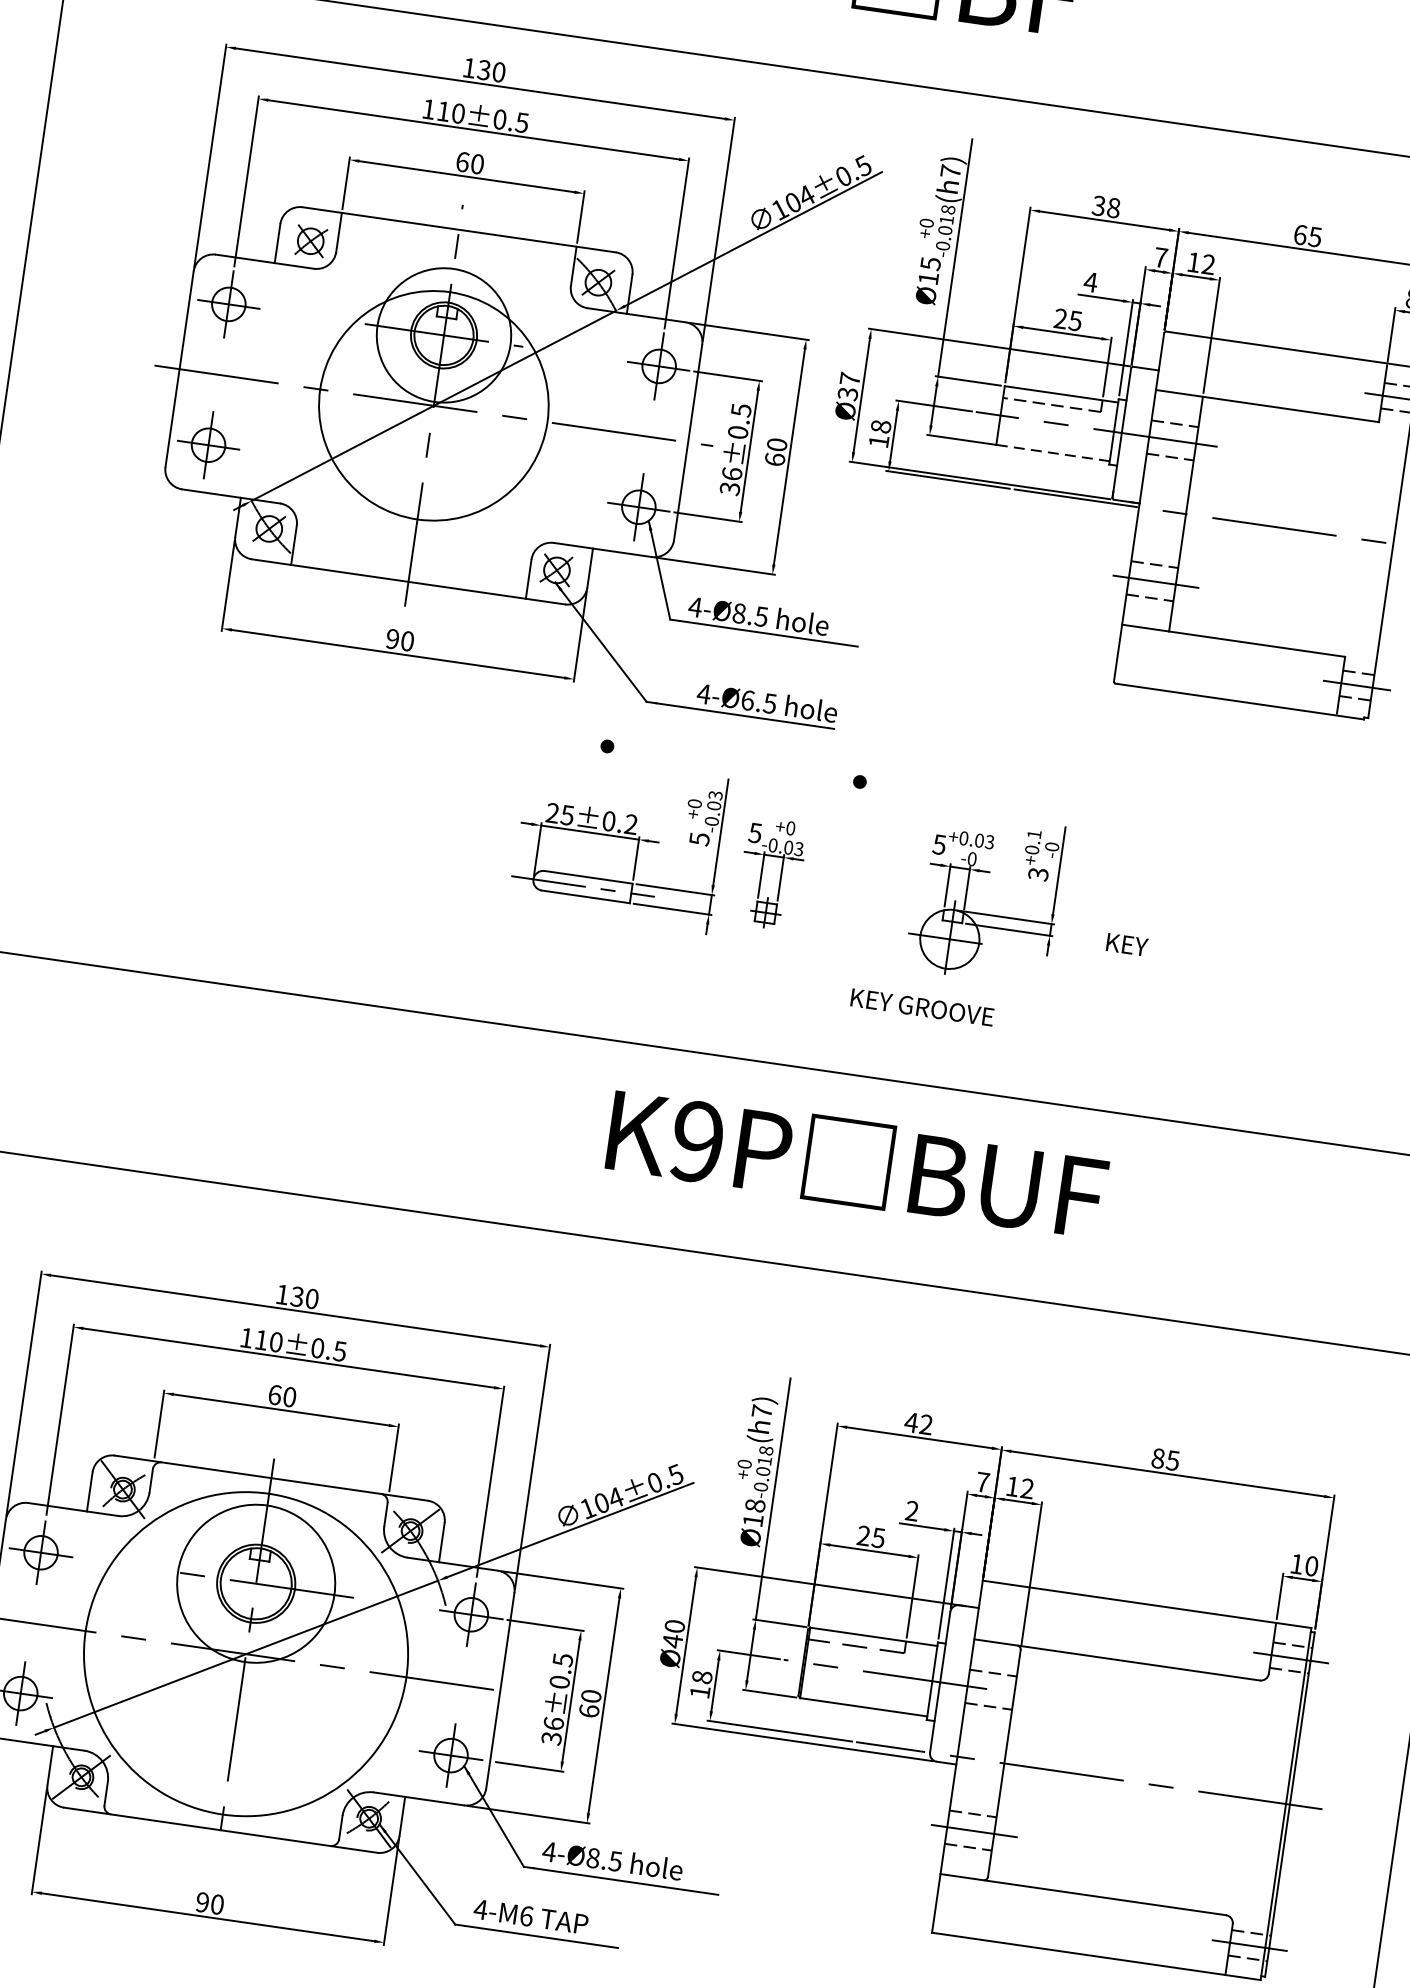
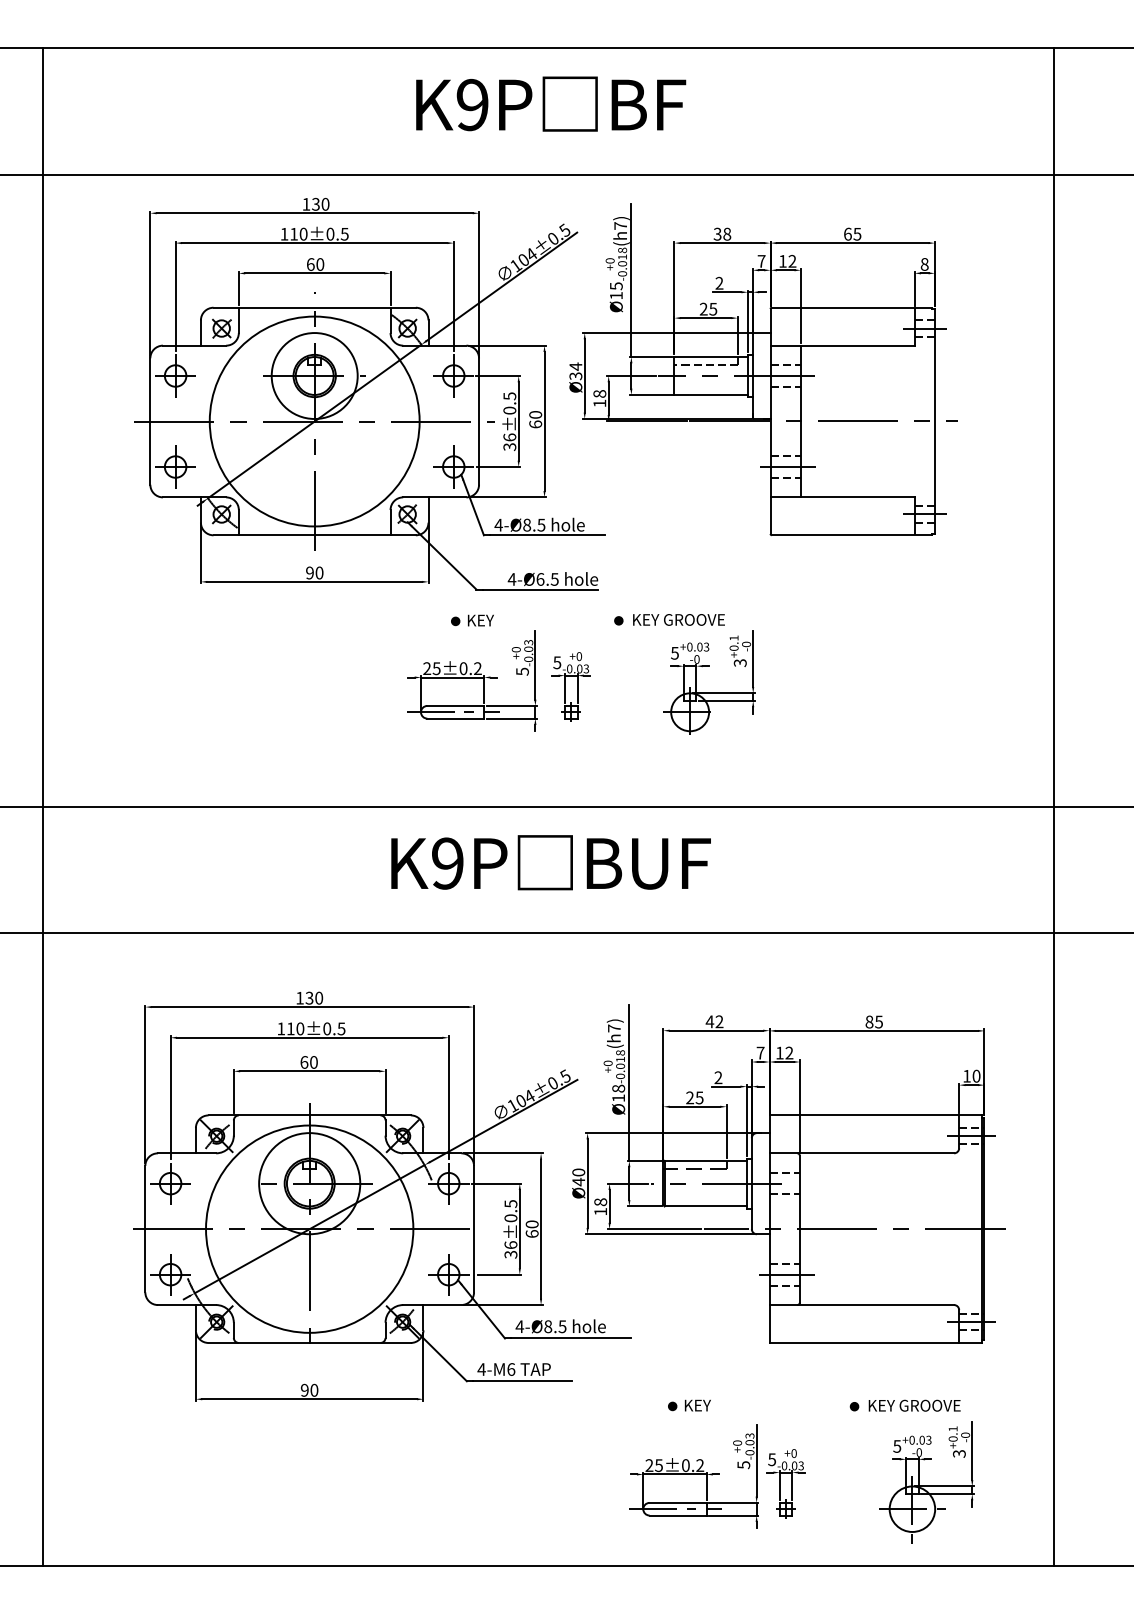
text: (1091, 281) -> (719, 282), 4 -> 2
text: (849, 378) -> (575, 366), 37 -> 34
circle: (433, 405) -> (314, 421), size x1.43
line: (1053, 452) -> (711, 394), dashed -> solid
text: (1126, 944) -> (480, 620), moved
text: (921, 1006) -> (678, 619), moved
text: (856, 1163) -> (550, 862), moved

